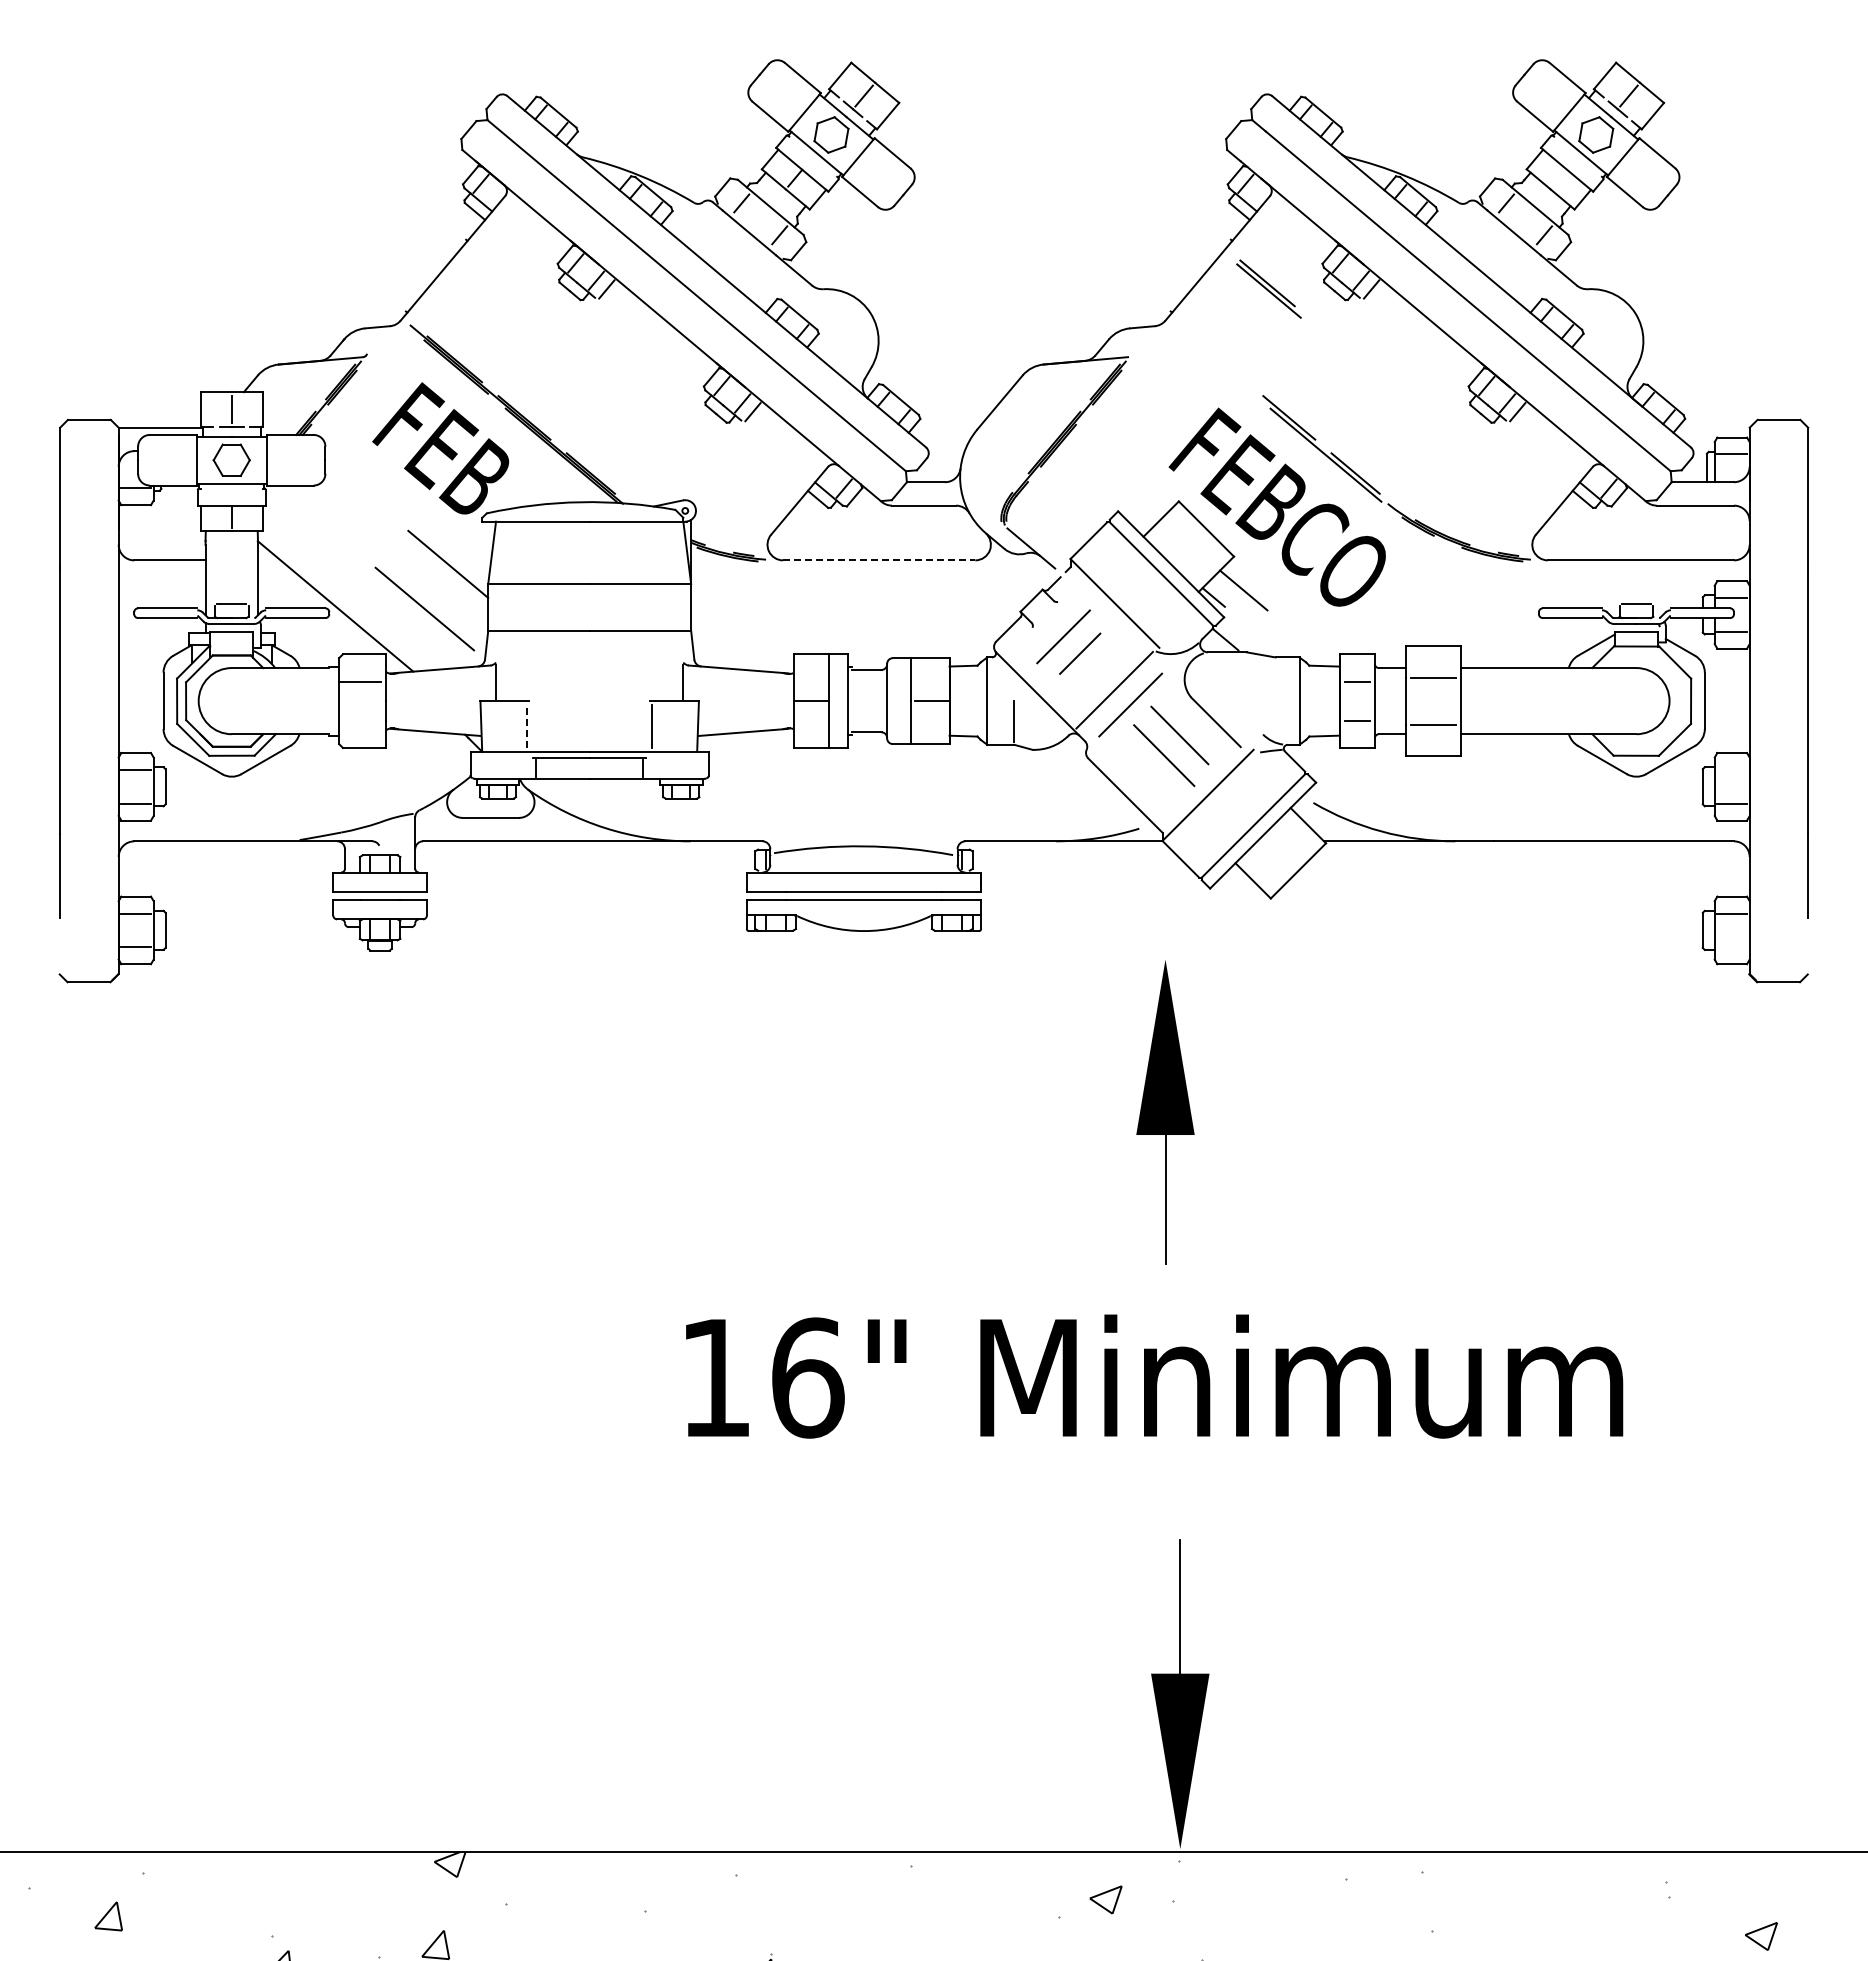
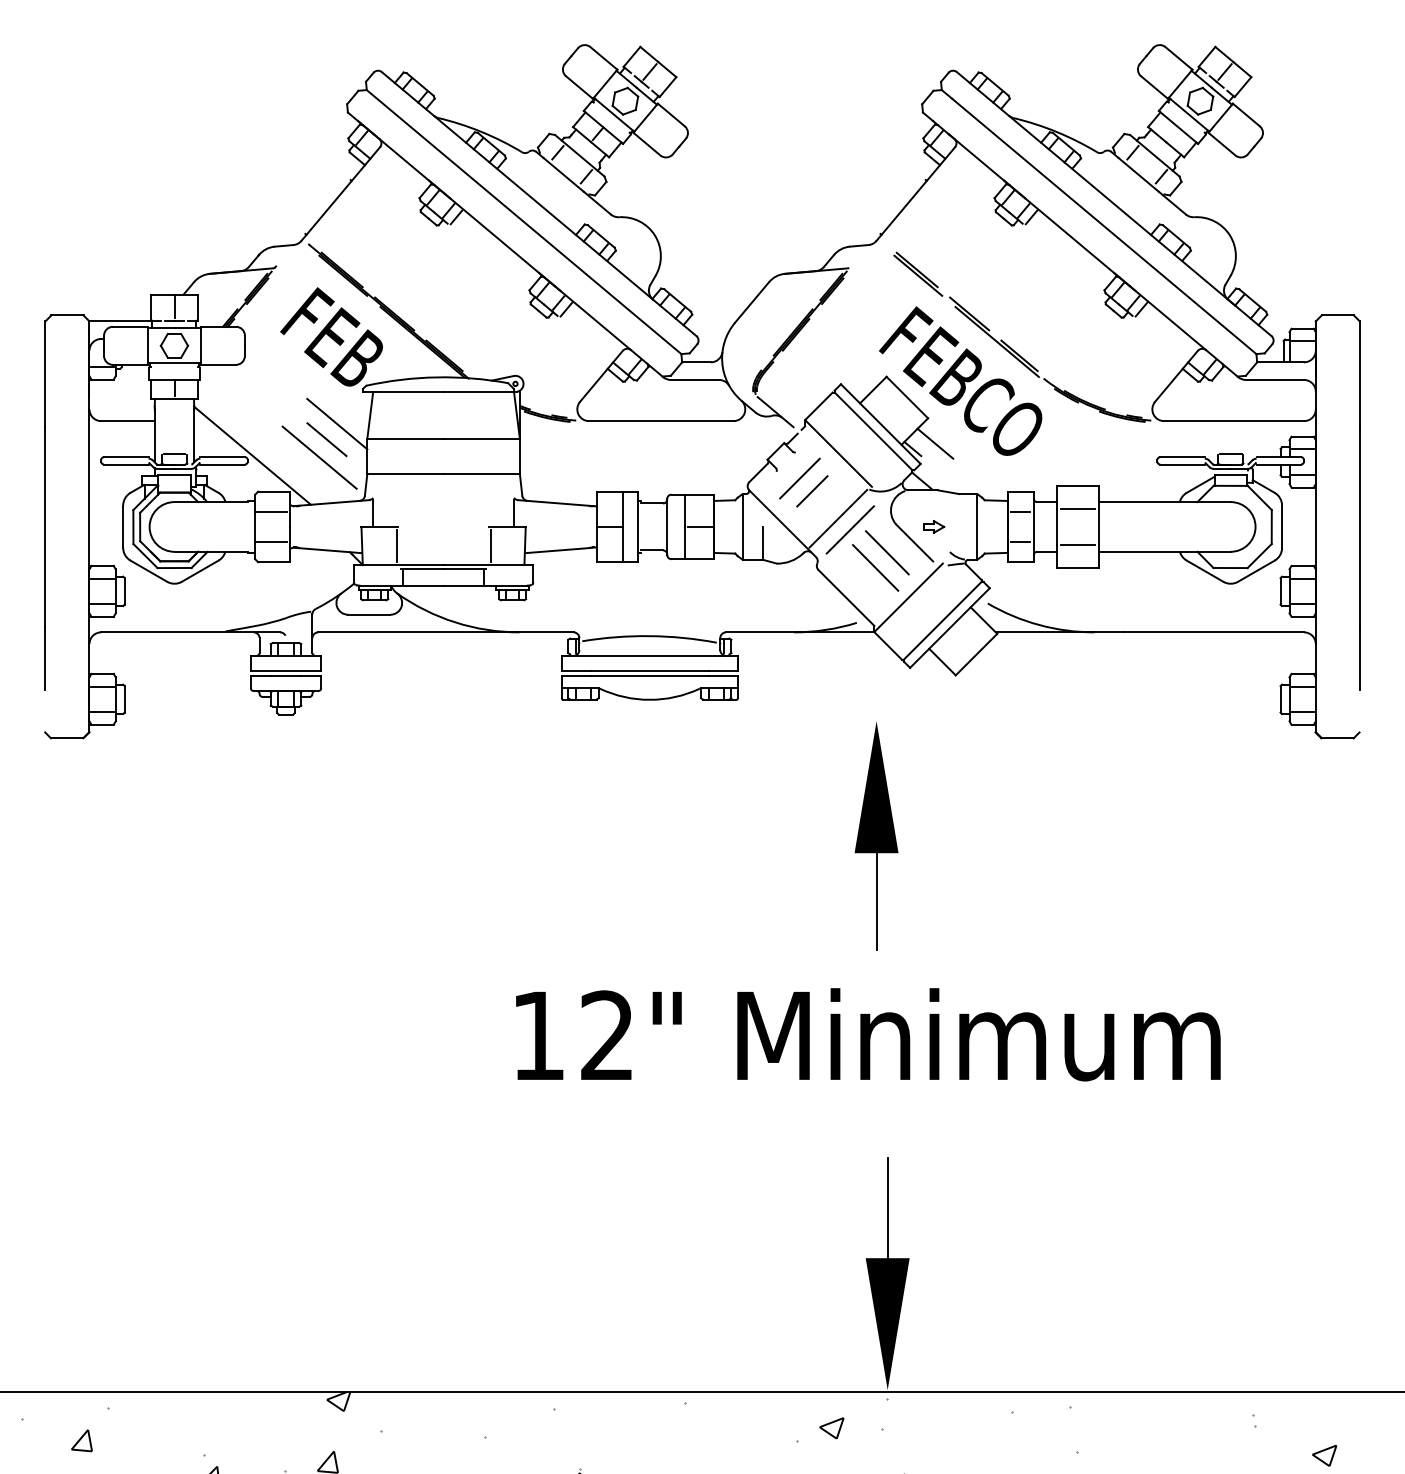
part: (1268, 288) -> (917, 273), moved
line: (879, 560) -> (661, 421), dashed -> solid
line: (434, 584) -> (326, 439), added
part: (1241, 700) -> (933, 526), added
line: (360, 720) -> (271, 541), added
line: (527, 725) -> (396, 545), dashed -> solid
line: (1732, 769) -> (1302, 578), added
line: (1732, 947) -> (1302, 712), added
text: (808, 1377) -> (608, 1035), 16" -> 12"

